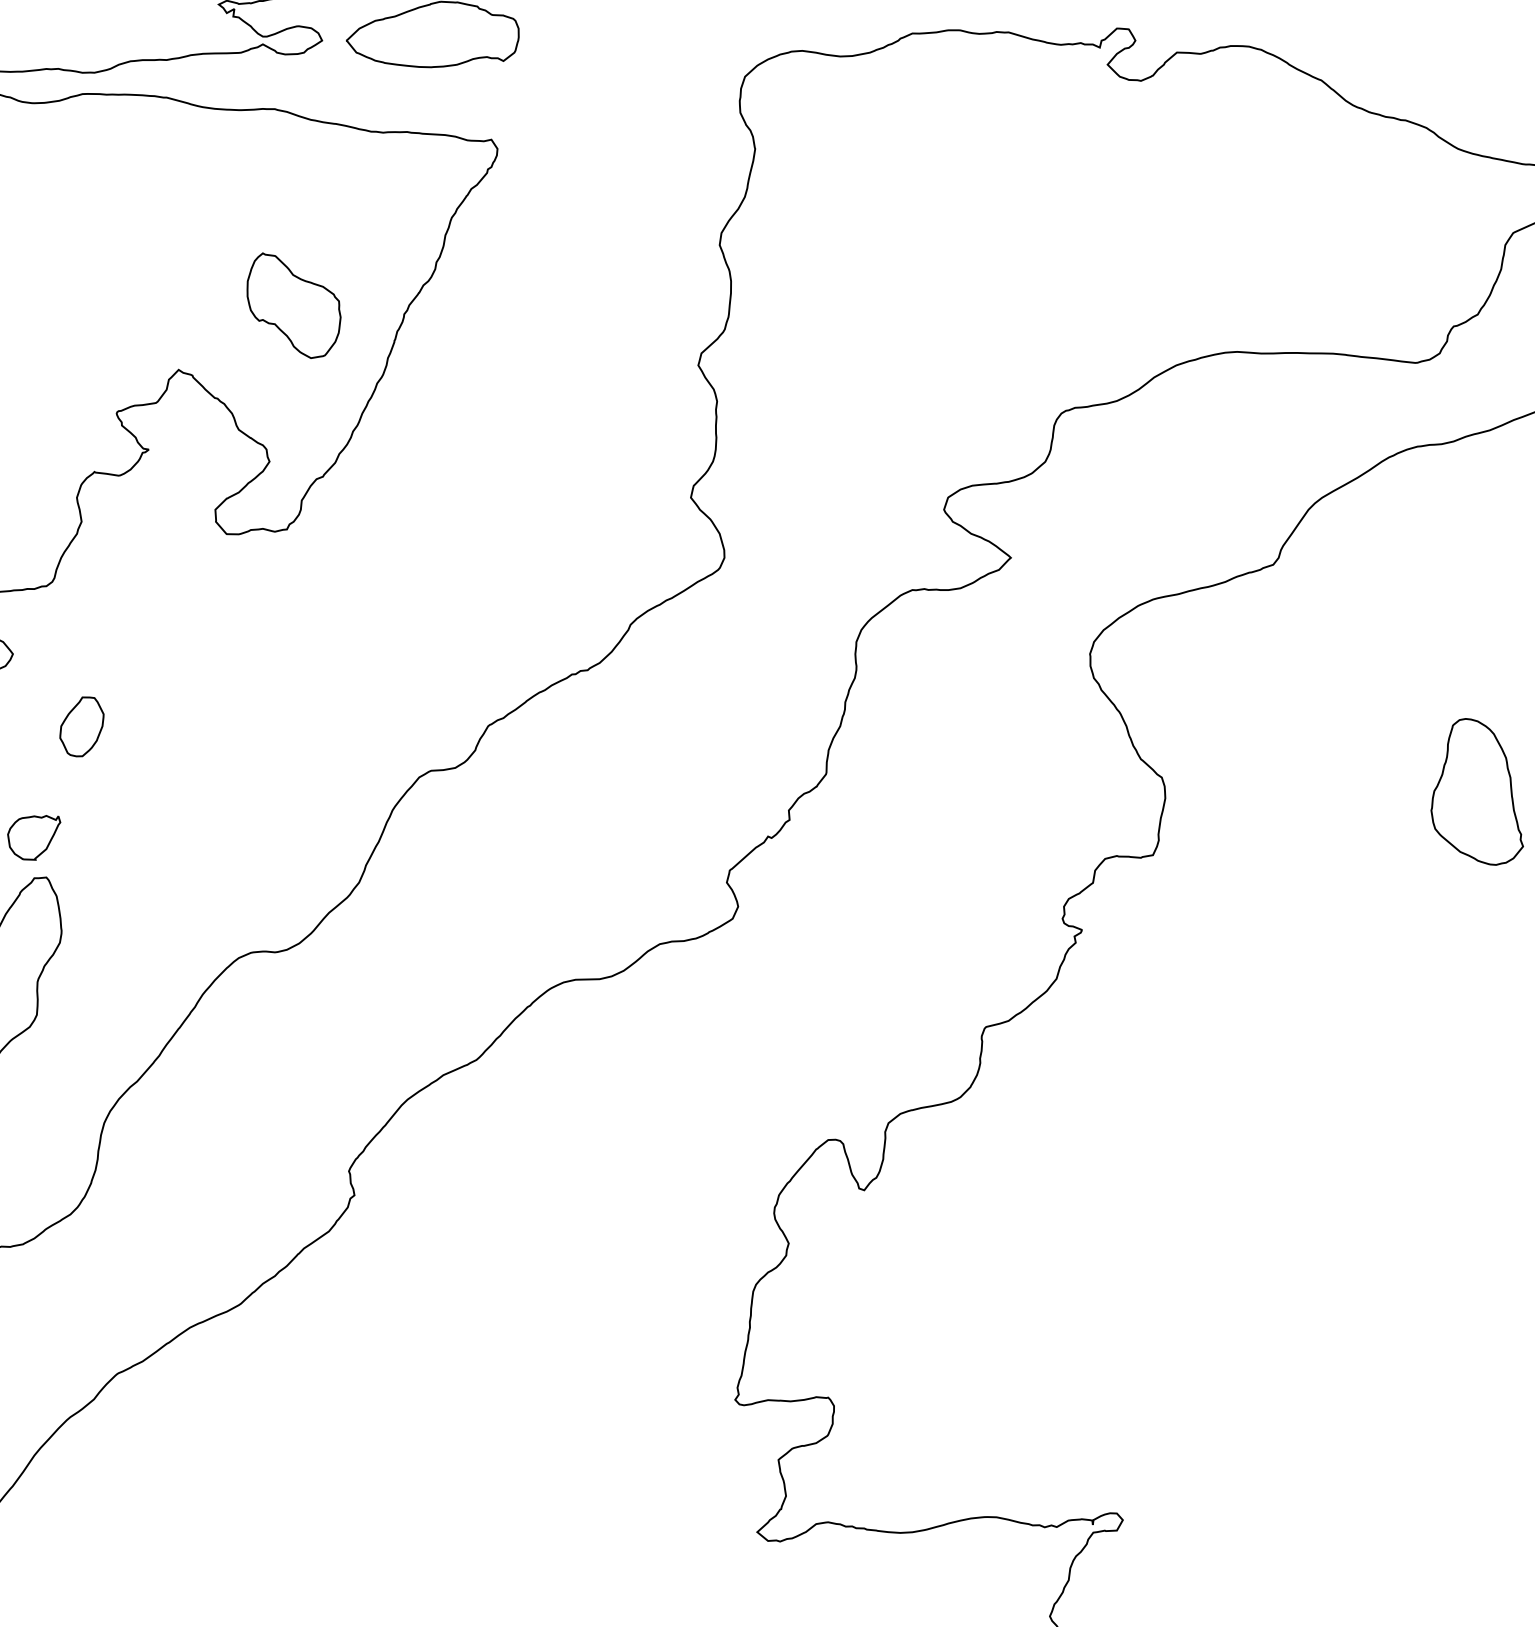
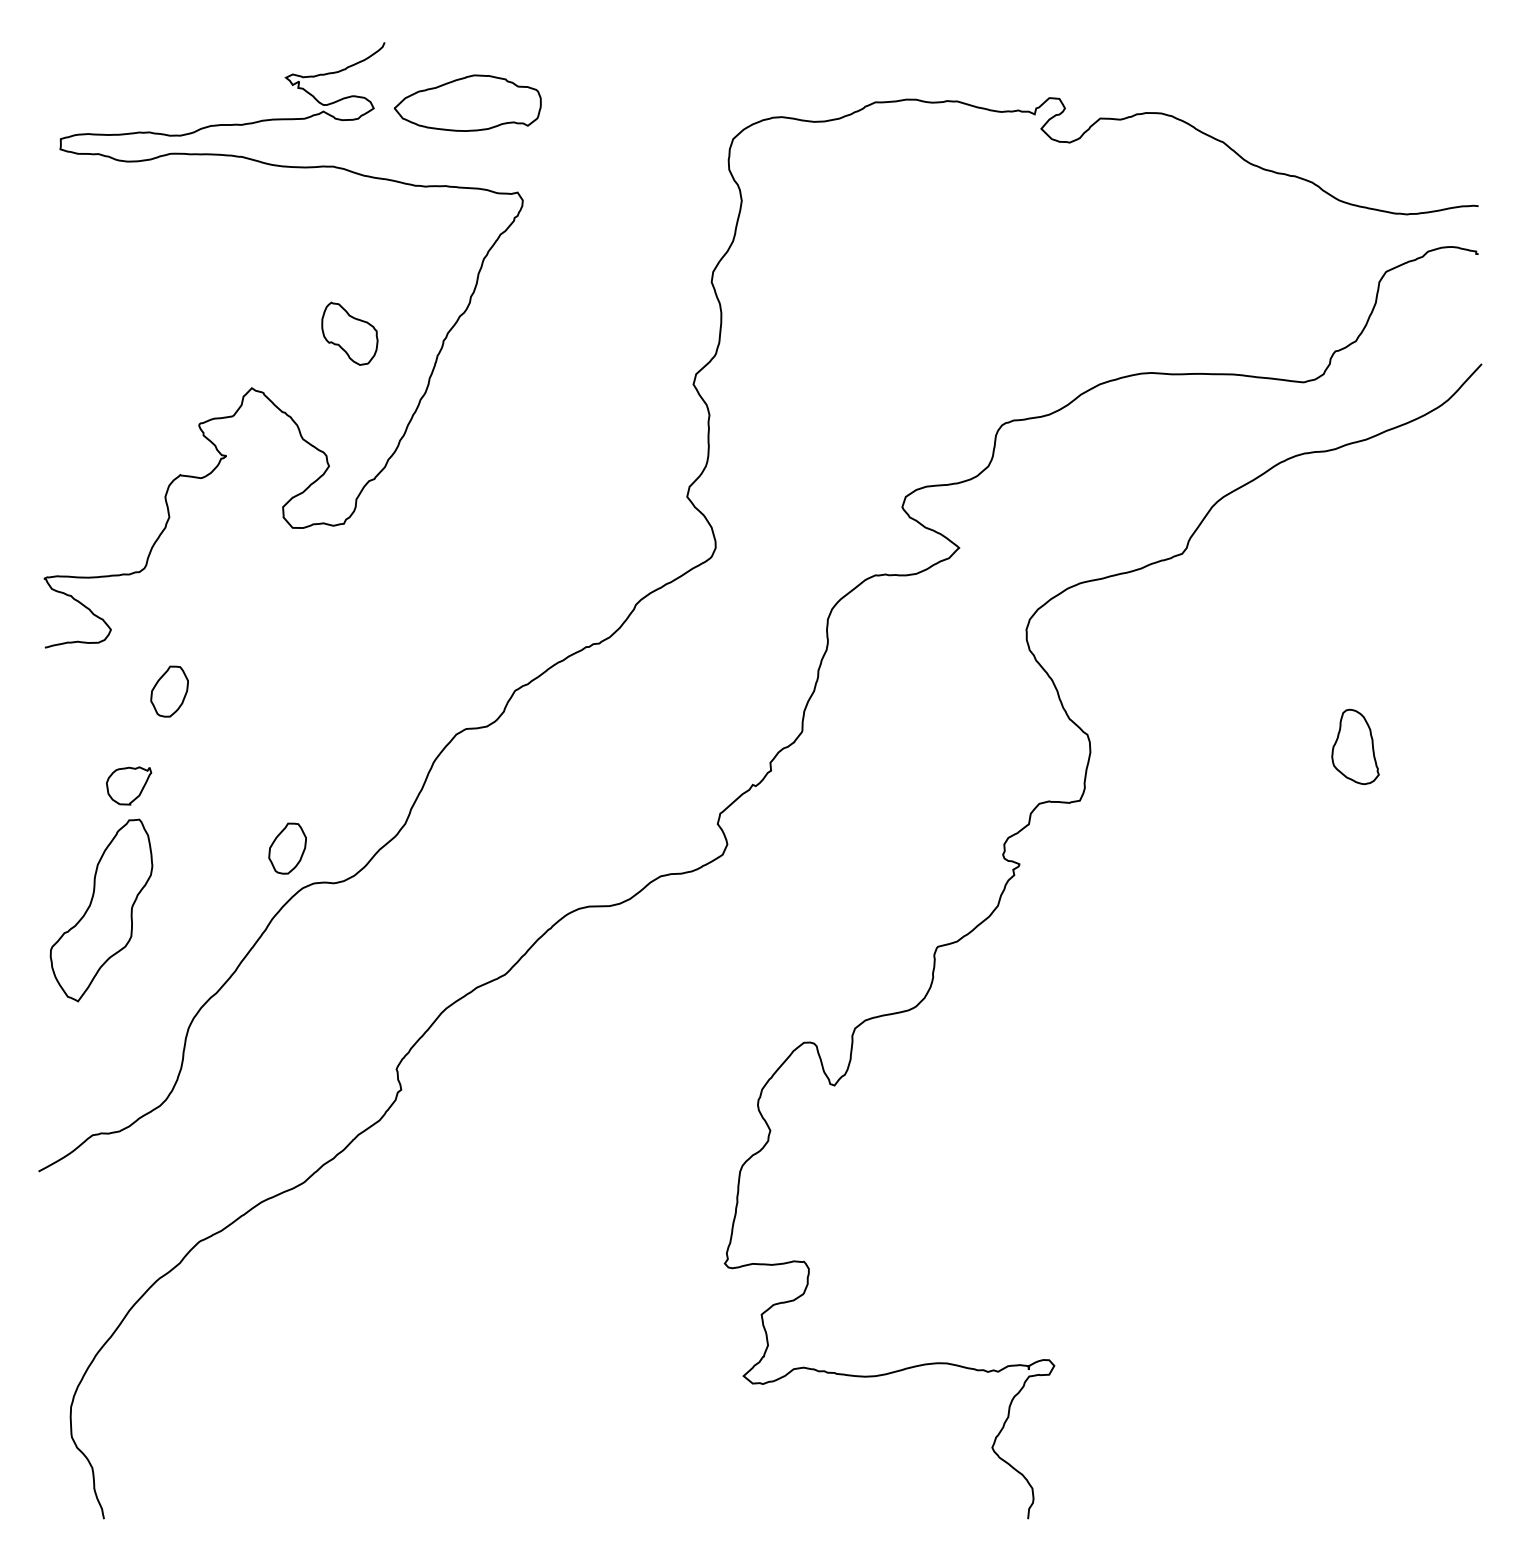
part: (293, 305) -> (349, 333), size x0.7
part: (1477, 791) -> (1355, 746), size x0.6
part: (220, 911) -> (287, 848), added

